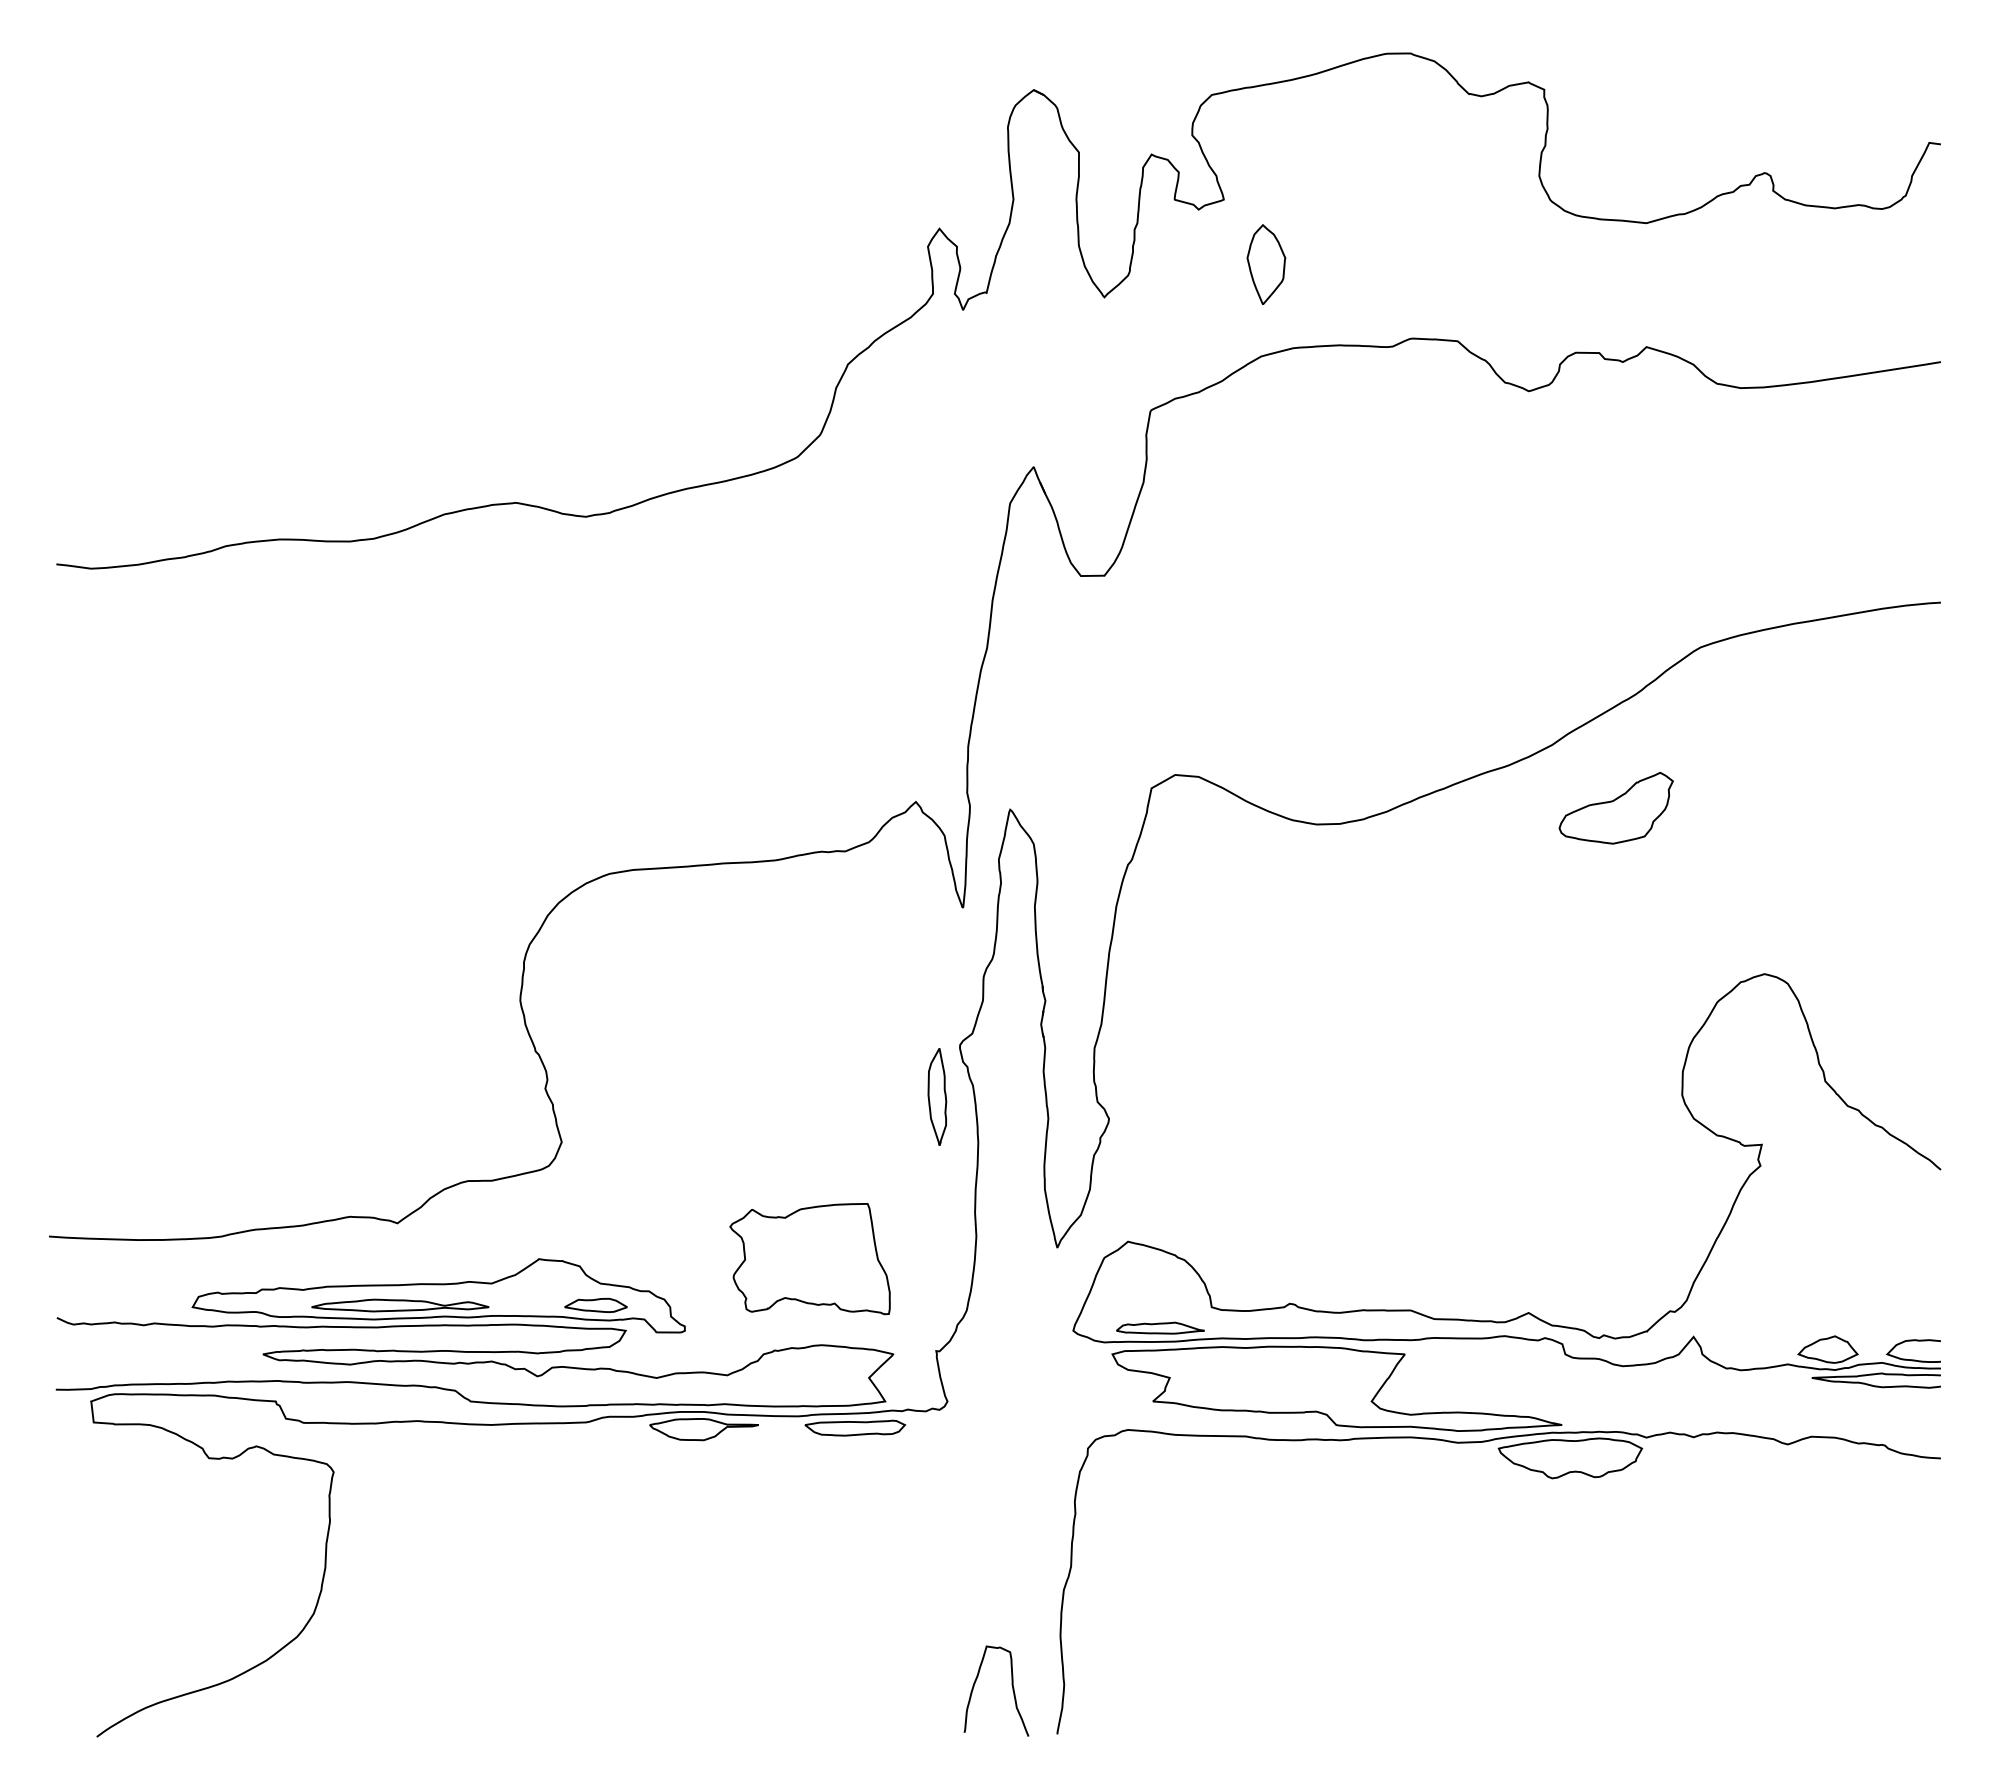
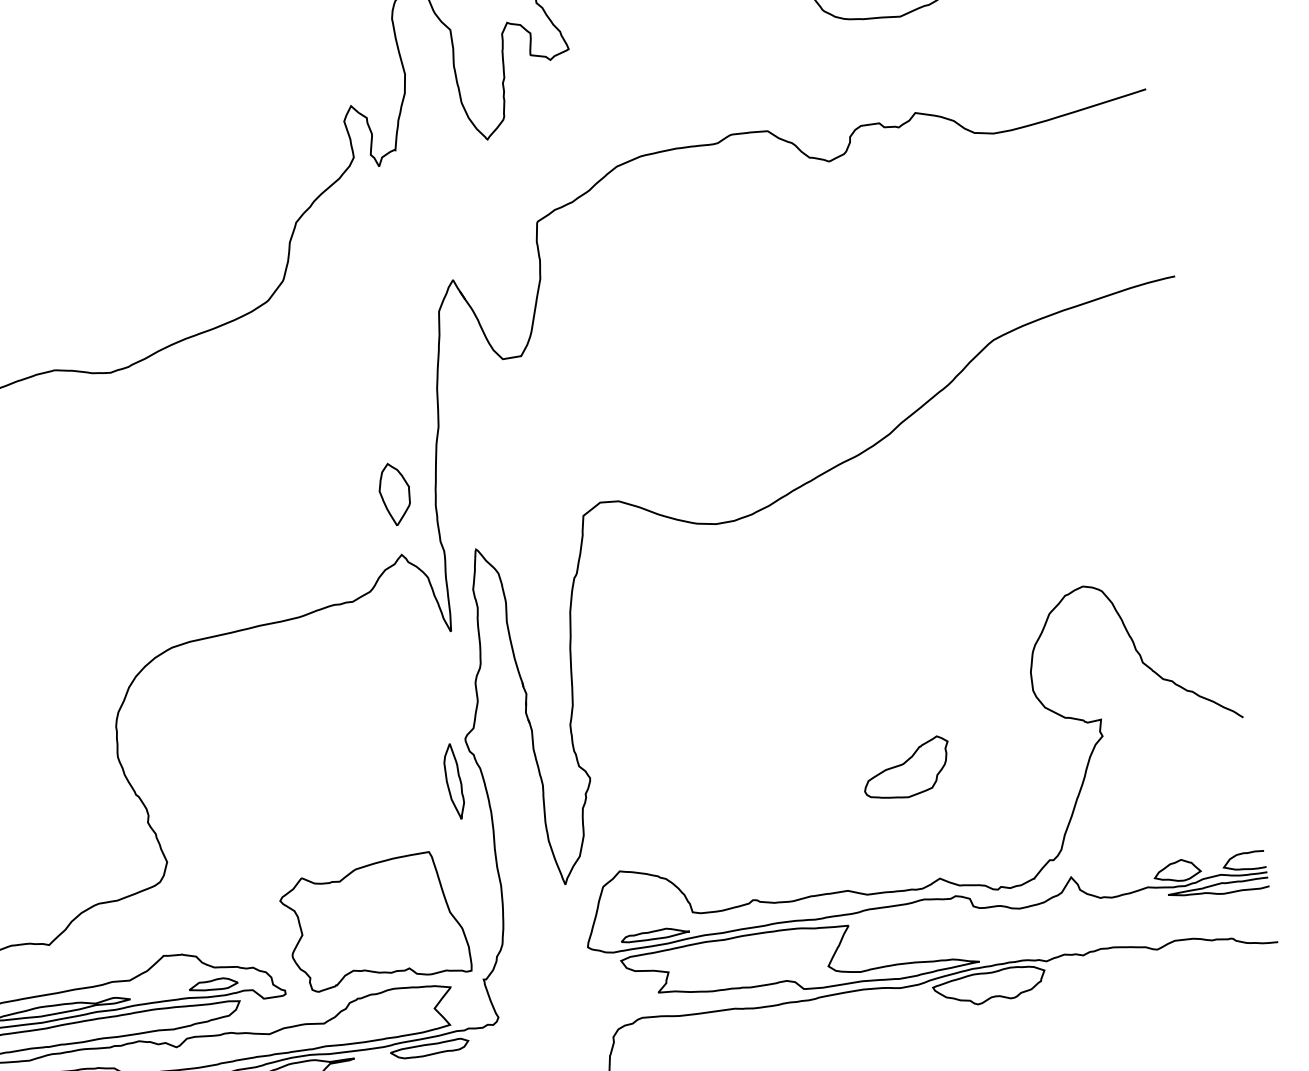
part: (1266, 264) -> (395, 494), moved
part: (1615, 807) -> (906, 768), moved
part: (809, 1258) -> (373, 922), size x1.43

